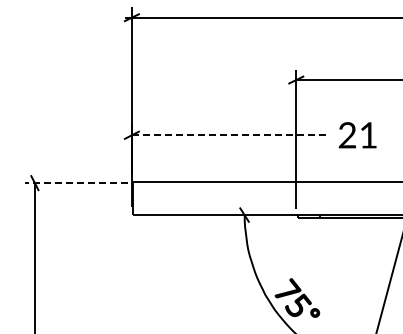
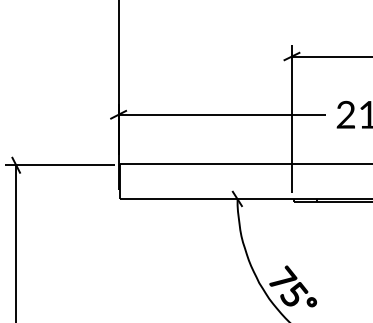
line: (230, 135) -> (222, 115), dashed -> solid
line: (76, 183) -> (60, 165), dashed -> solid

